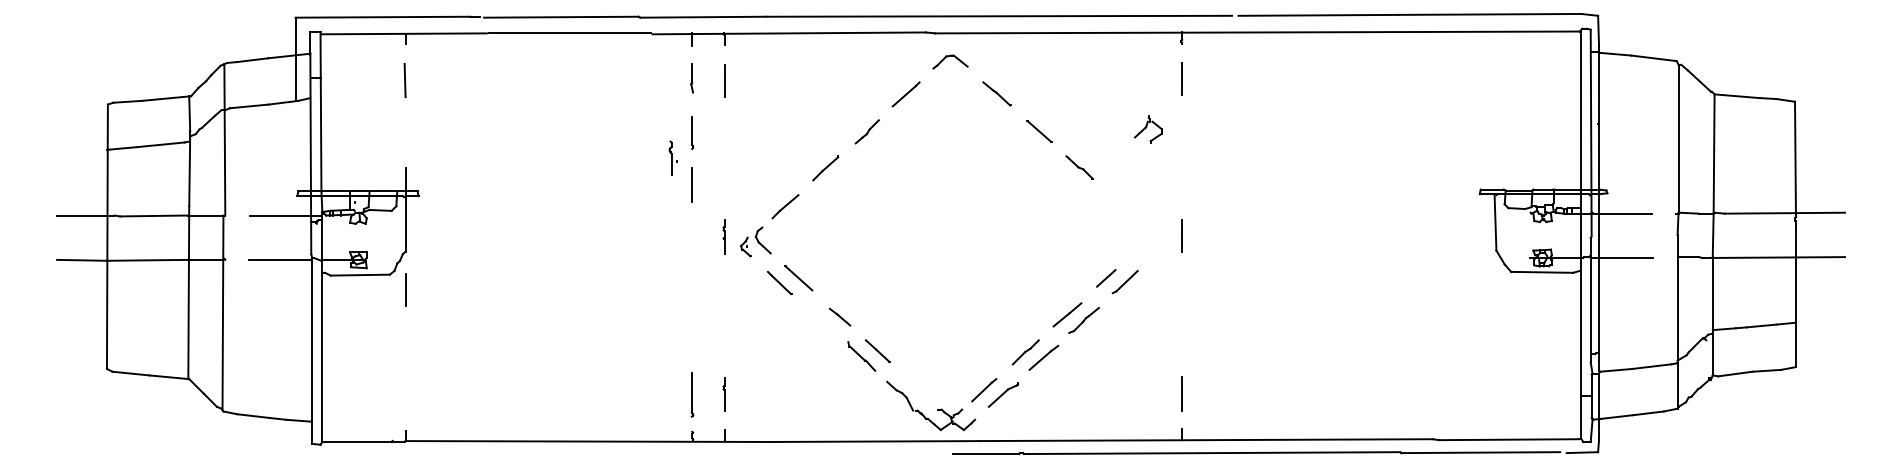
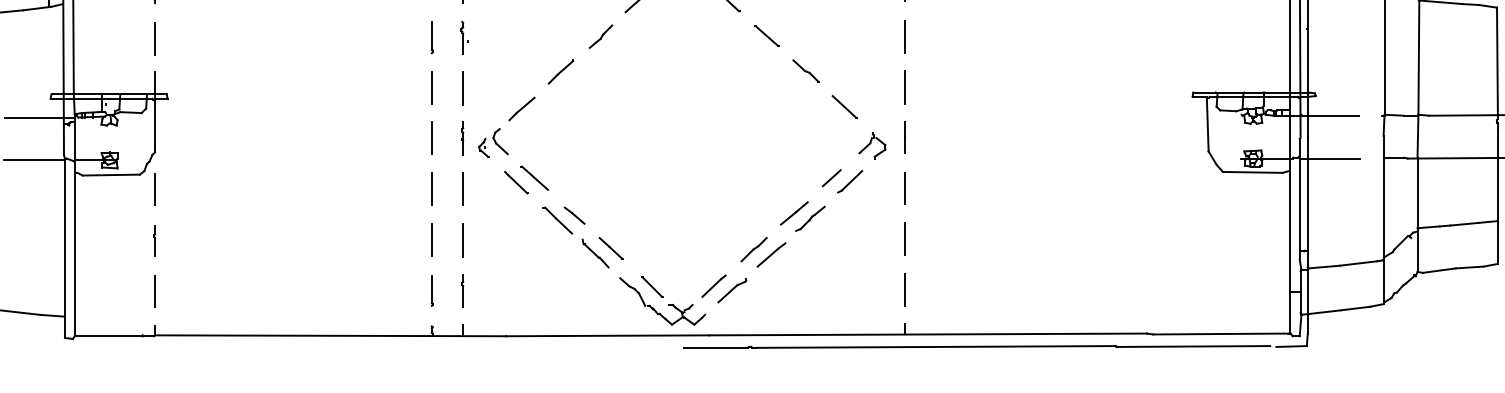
part: (1147, 129) -> (871, 145), moved
line: (1182, 131) -> (905, 36), added
line: (405, 133) -> (155, 38), added
part: (672, 157) -> (464, 37), moved
line: (1182, 184) -> (905, 87), added
line: (724, 185) -> (463, 88), added
line: (1119, 204) -> (844, 106), added
line: (691, 236) -> (431, 137), added
line: (1182, 288) -> (905, 188), added
line: (692, 289) -> (432, 188), added
line: (724, 289) -> (463, 188), added
line: (822, 321) -> (557, 219), added
line: (1182, 340) -> (905, 238), added
line: (692, 341) -> (432, 239), added
part: (404, 342) -> (154, 240), added
line: (724, 342) -> (463, 240), added
line: (920, 390) -> (652, 286), added
part: (692, 394) -> (432, 290), size x0.71
line: (405, 395) -> (155, 291), added

